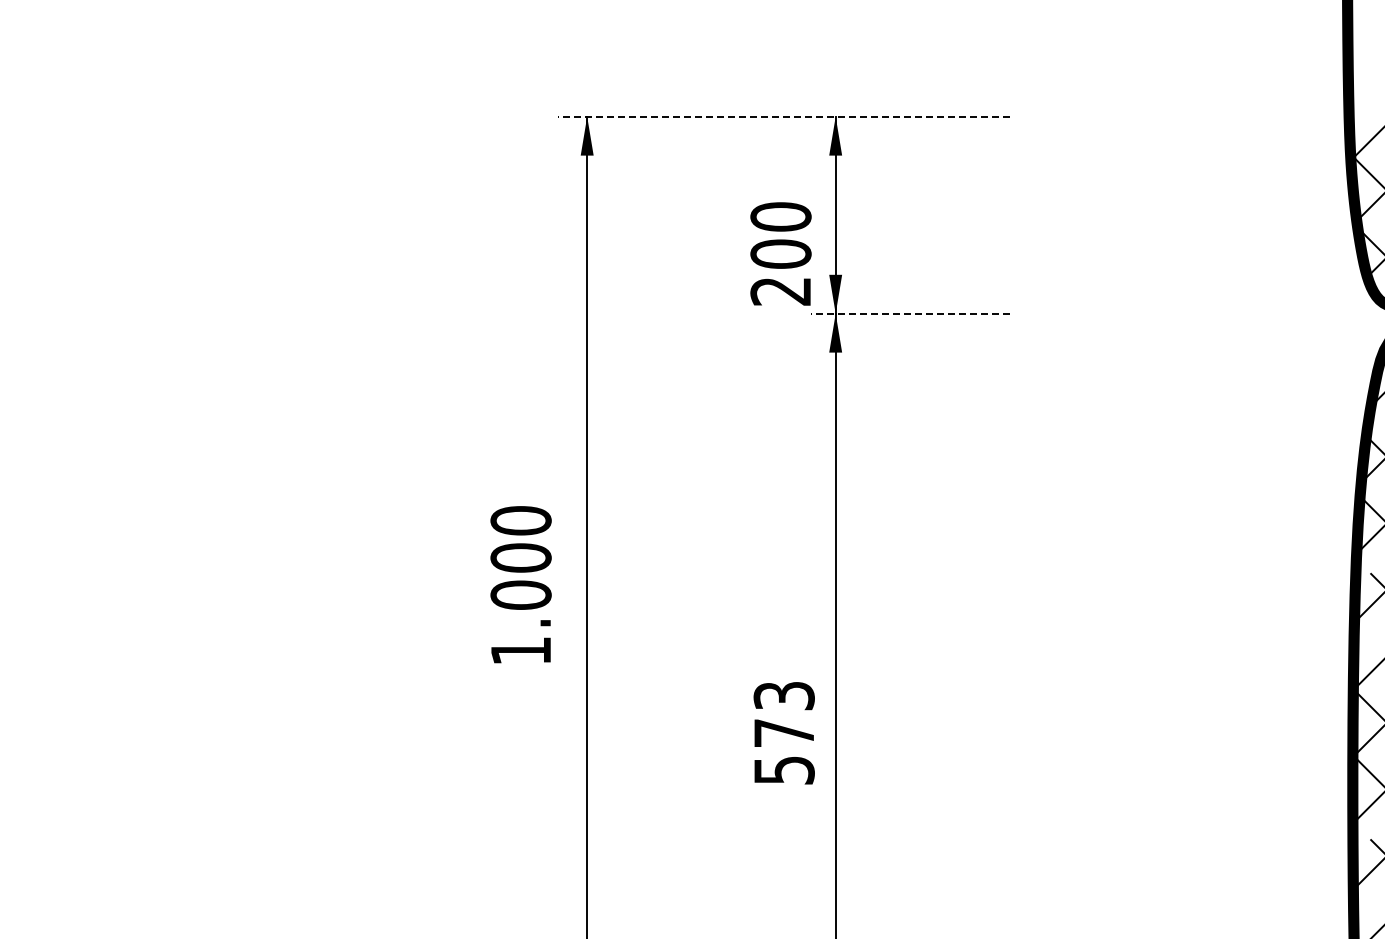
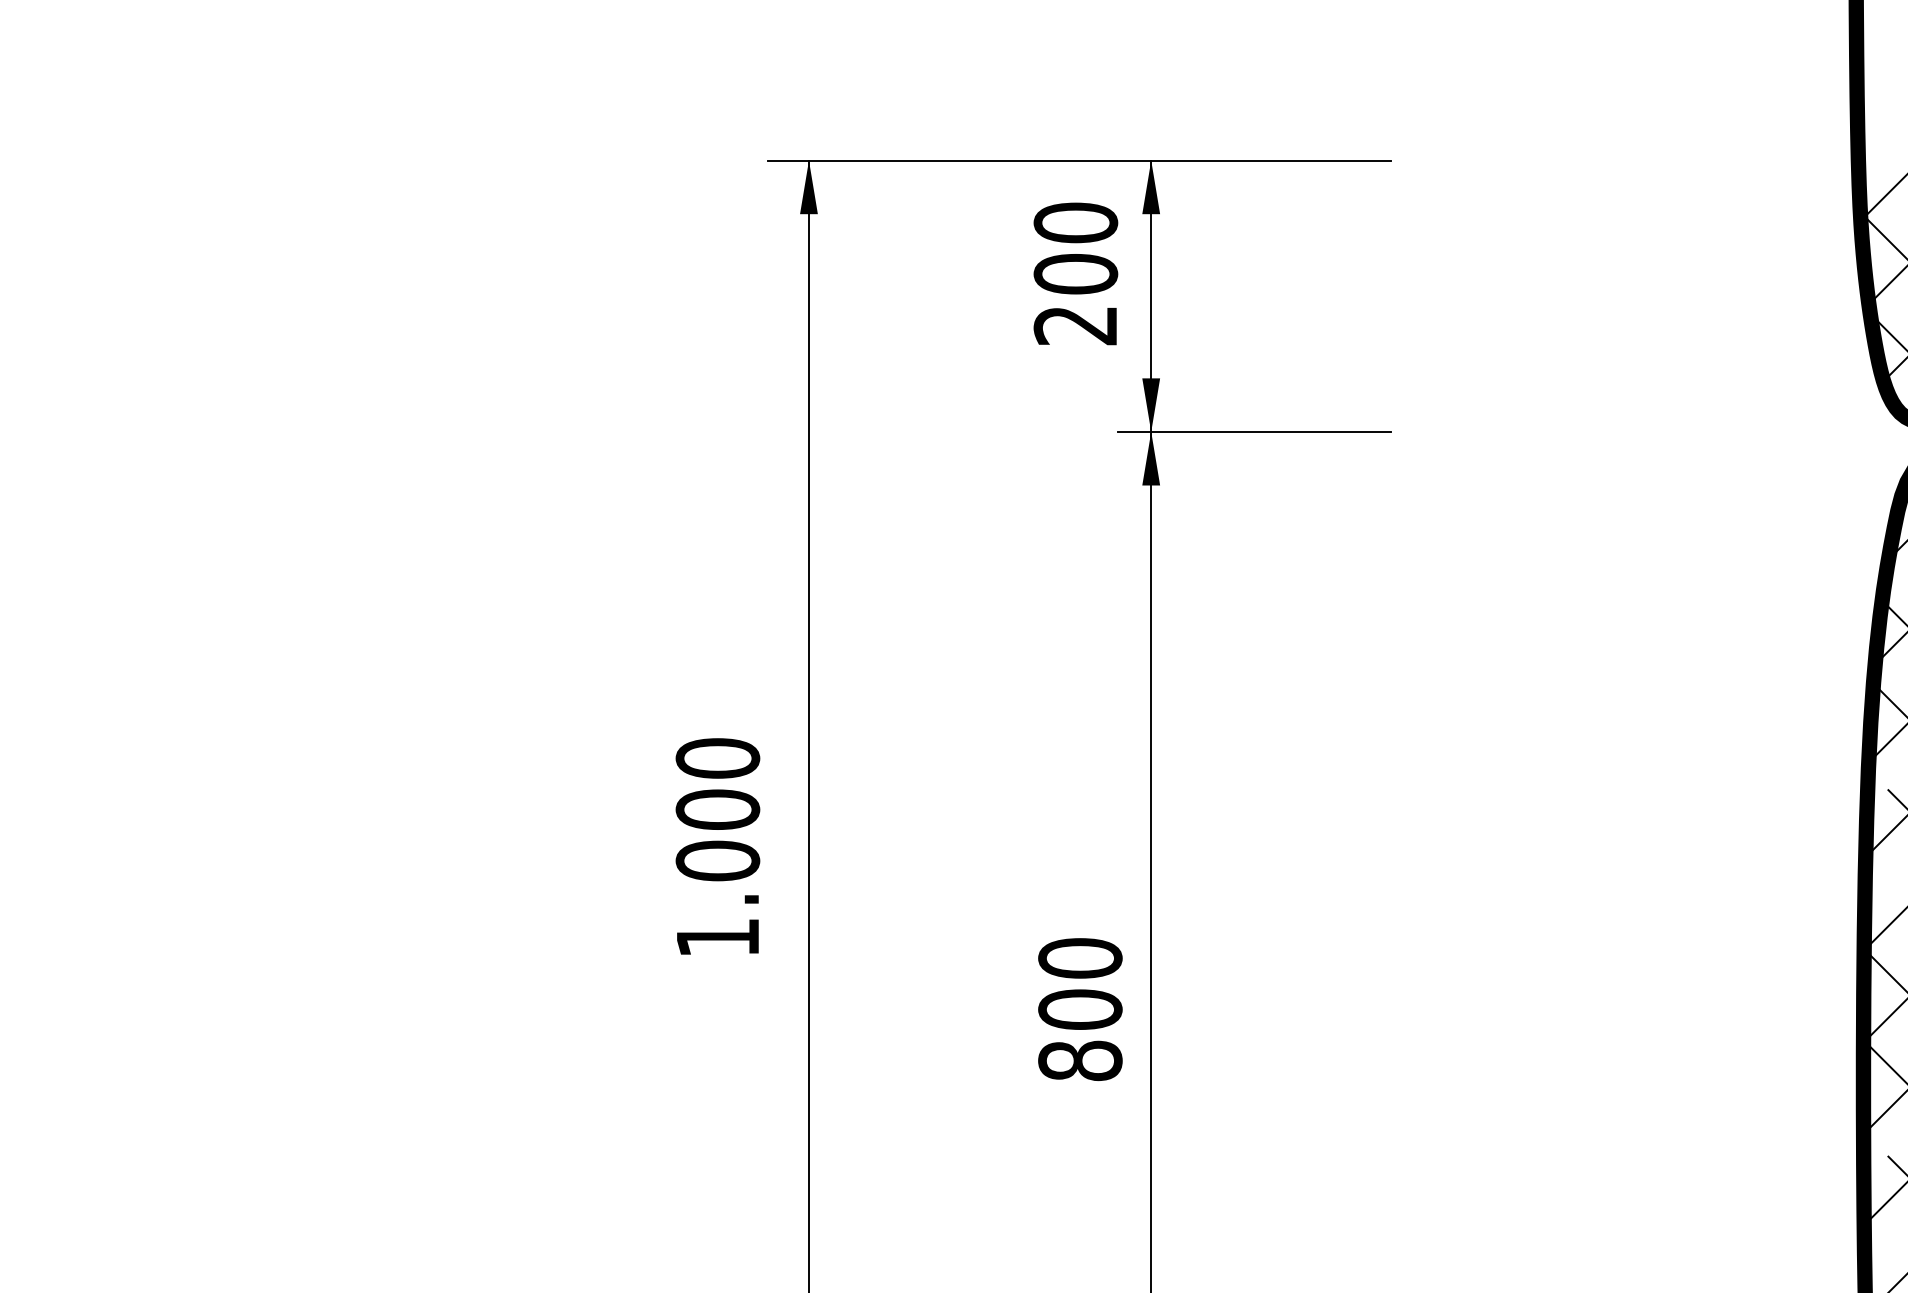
line: (783, 116) -> (1079, 160), dashed -> solid
text: (780, 253) -> (1075, 273), moved
line: (910, 313) -> (1254, 431), dashed -> solid
text: (520, 584) -> (717, 846), moved
text: (783, 732) -> (1079, 1008), 573 -> 800

